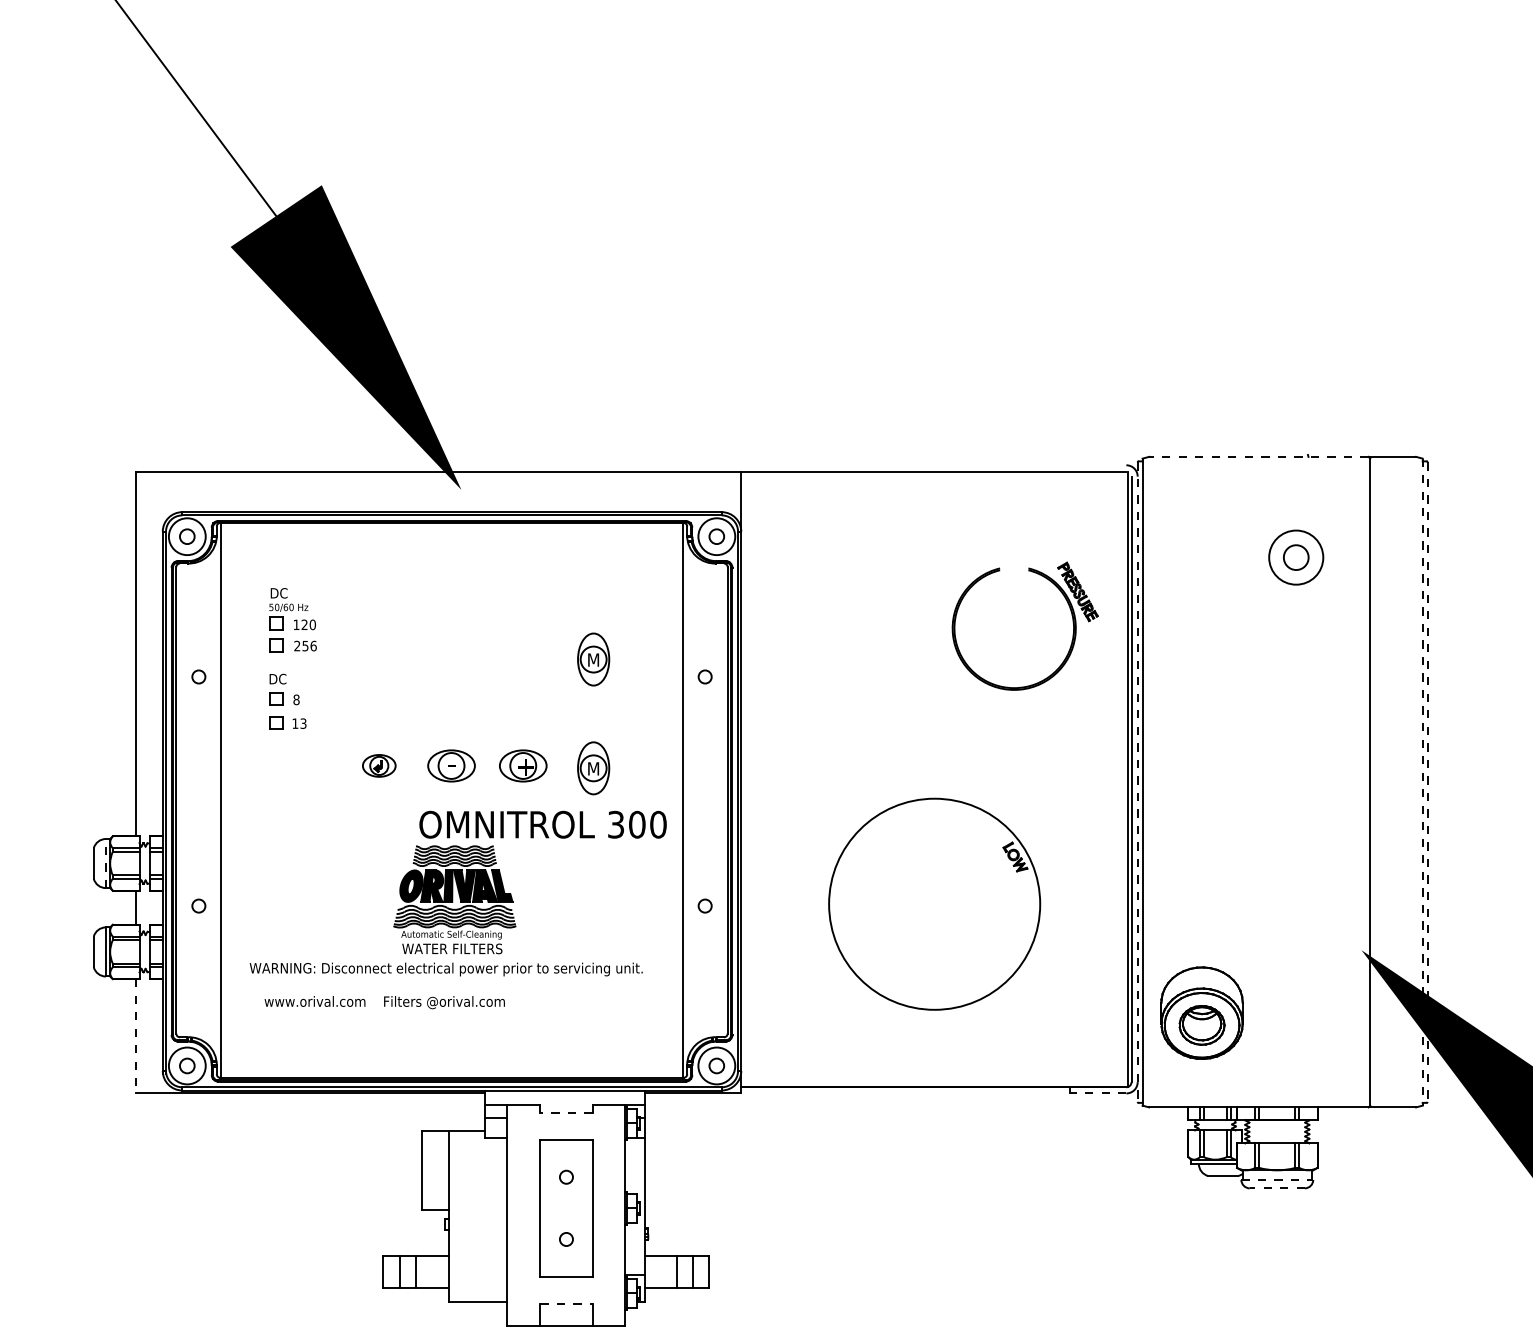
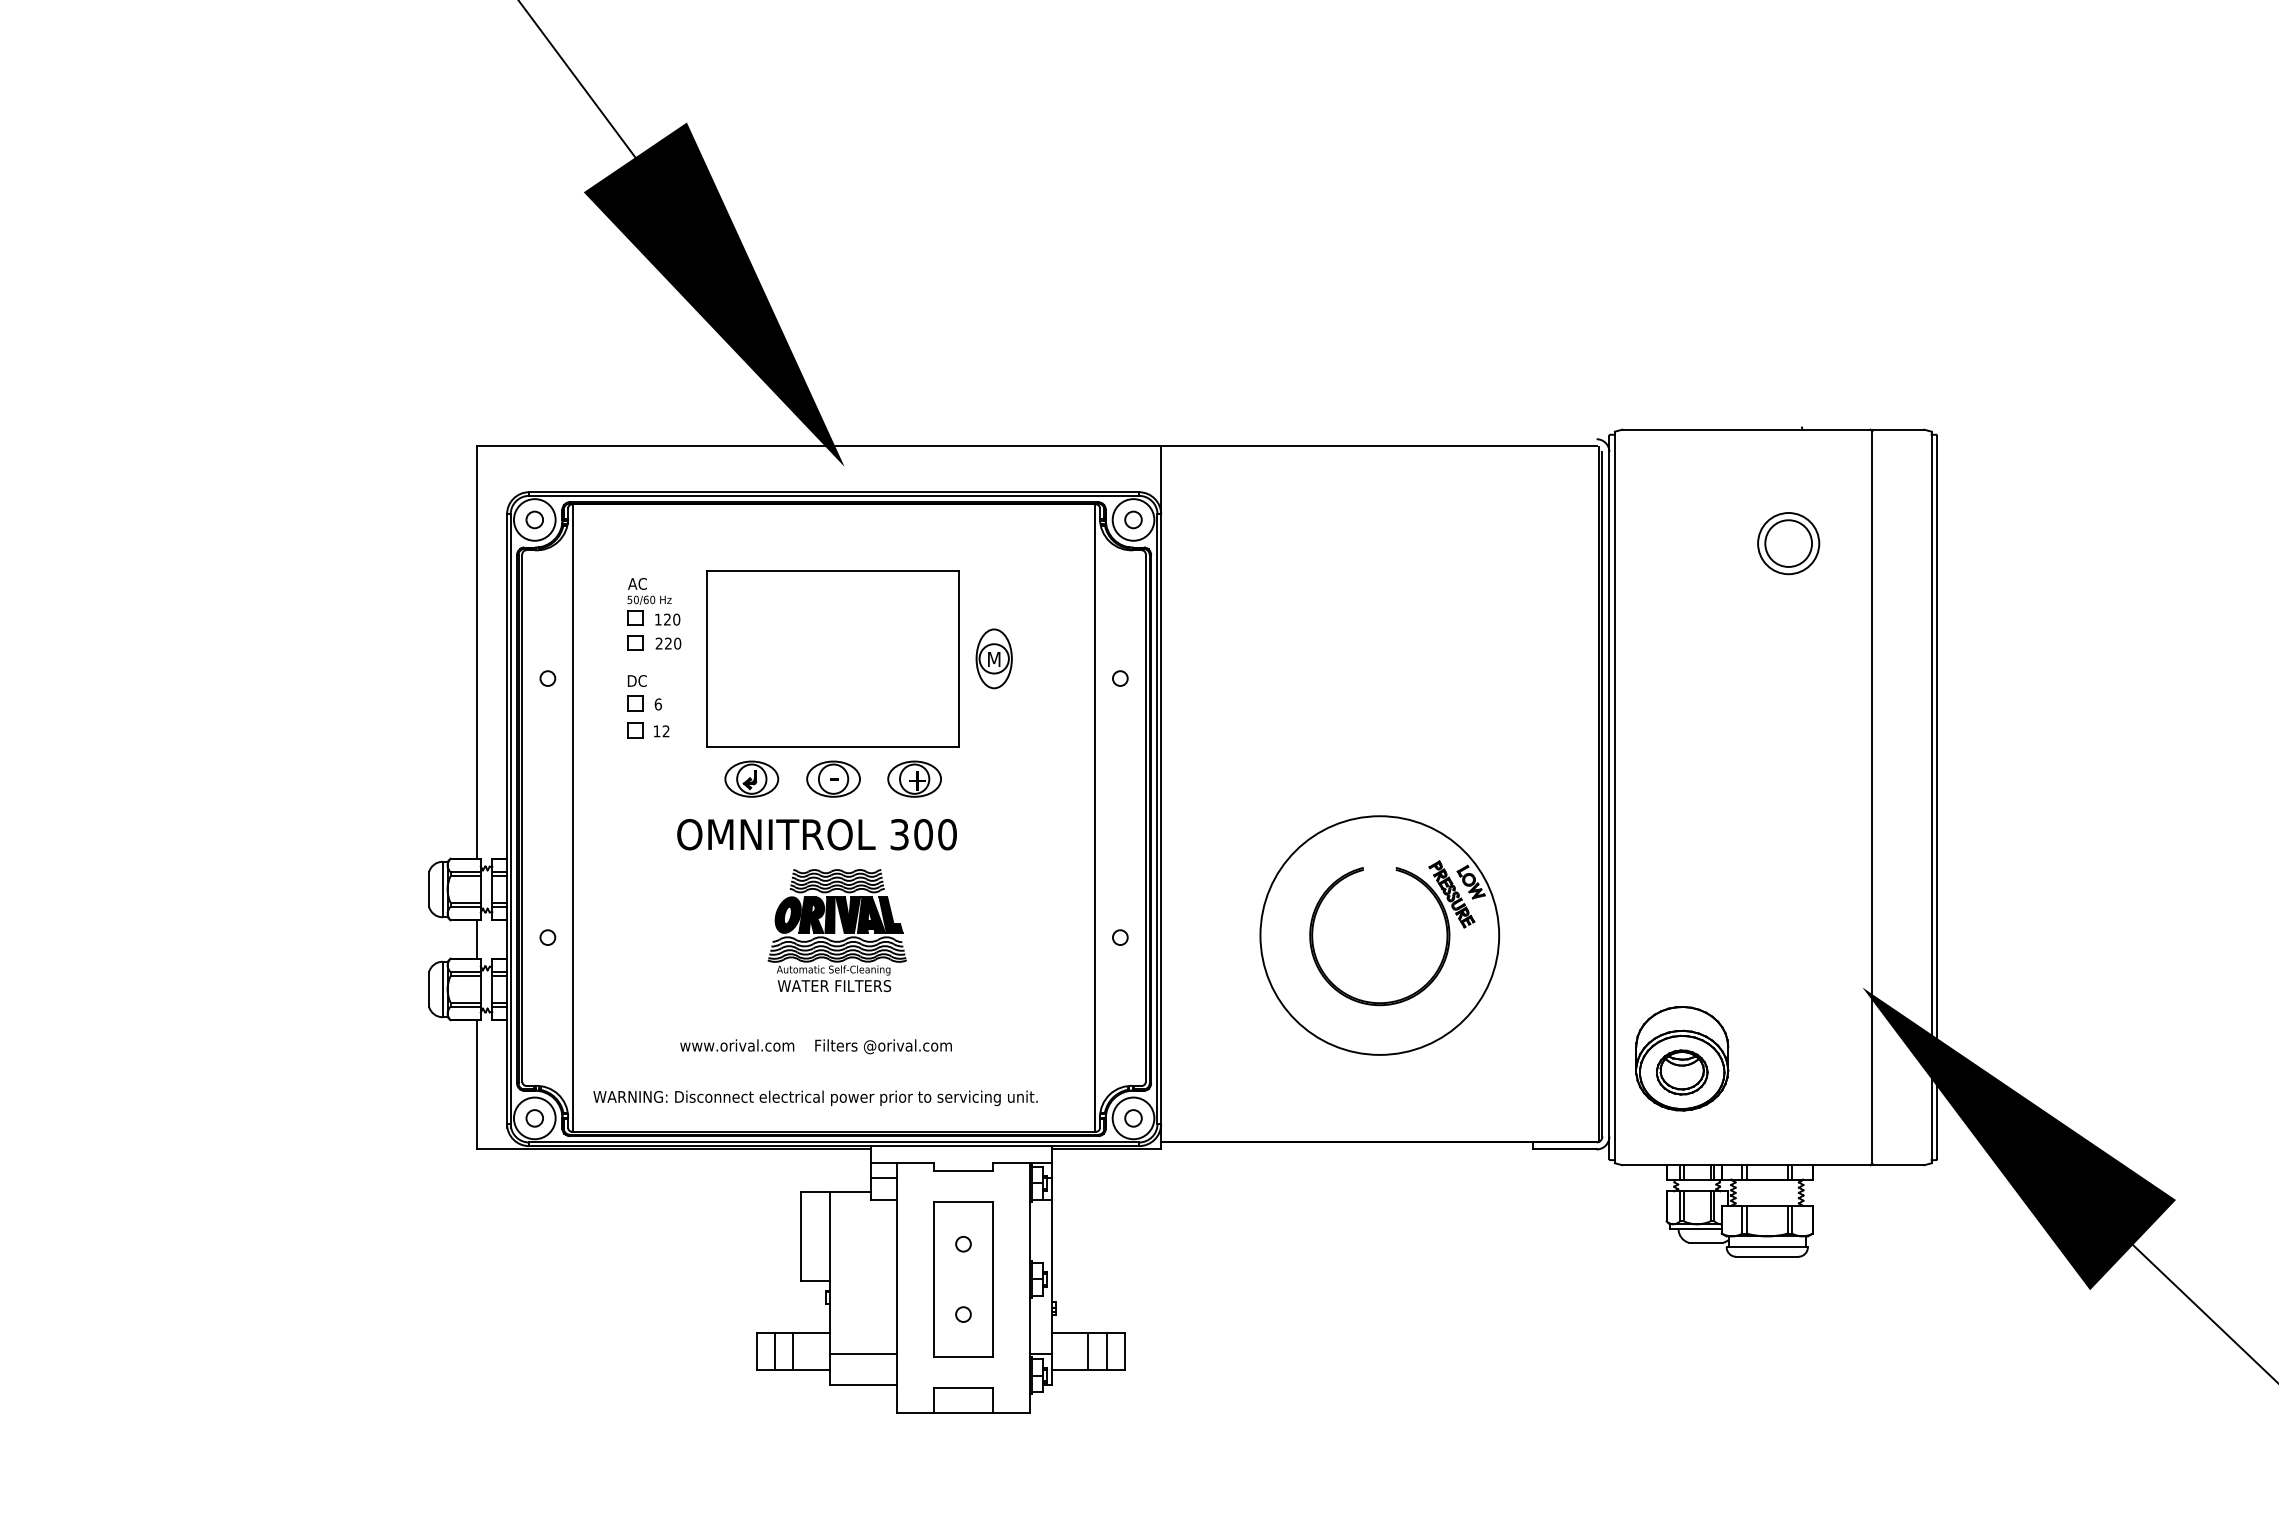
line: (1258, 456) -> (1745, 429), dashed -> solid
circle: (1296, 557) -> (1788, 543), size x1.67
text: (279, 592) -> (638, 583), DC -> AC
part: (1072, 620) -> (1445, 926), moved
text: (309, 645) -> (673, 643), 256 -> 220
part: (450, 659) -> (832, 658), added
text: (295, 699) -> (657, 704), 8 -> 6
text: (302, 723) -> (665, 731), 13 -> 12
part: (378, 765) -> (751, 778), size x1.43
part: (592, 768) -> (993, 781), removed
line: (1137, 782) -> (1609, 797), dashed -> solid
line: (1422, 782) -> (1931, 797), dashed -> solid
line: (1427, 782) -> (1937, 797), dashed -> solid
text: (542, 824) -> (816, 834), moved
line: (105, 863) -> (442, 889), dashed -> solid
text: (446, 969) -> (815, 1098), moved
text: (384, 1002) -> (815, 1046), moved
line: (135, 1035) -> (476, 1084), dashed -> solid
line: (1097, 1093) -> (1564, 1149), dashed -> solid
line: (566, 1112) -> (963, 1171), dashed -> solid
line: (1277, 1180) -> (1767, 1247), dashed -> solid
line: (1276, 1188) -> (1766, 1256), dashed -> solid
line: (478, 1274) -> (863, 1354), added
line: (566, 1303) -> (963, 1387), dashed -> solid

